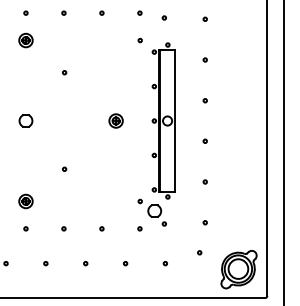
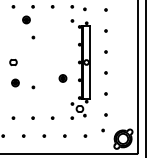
part: (25, 39) -> (26, 19), moved
part: (115, 121) -> (62, 78), moved
part: (25, 200) -> (15, 82), moved

